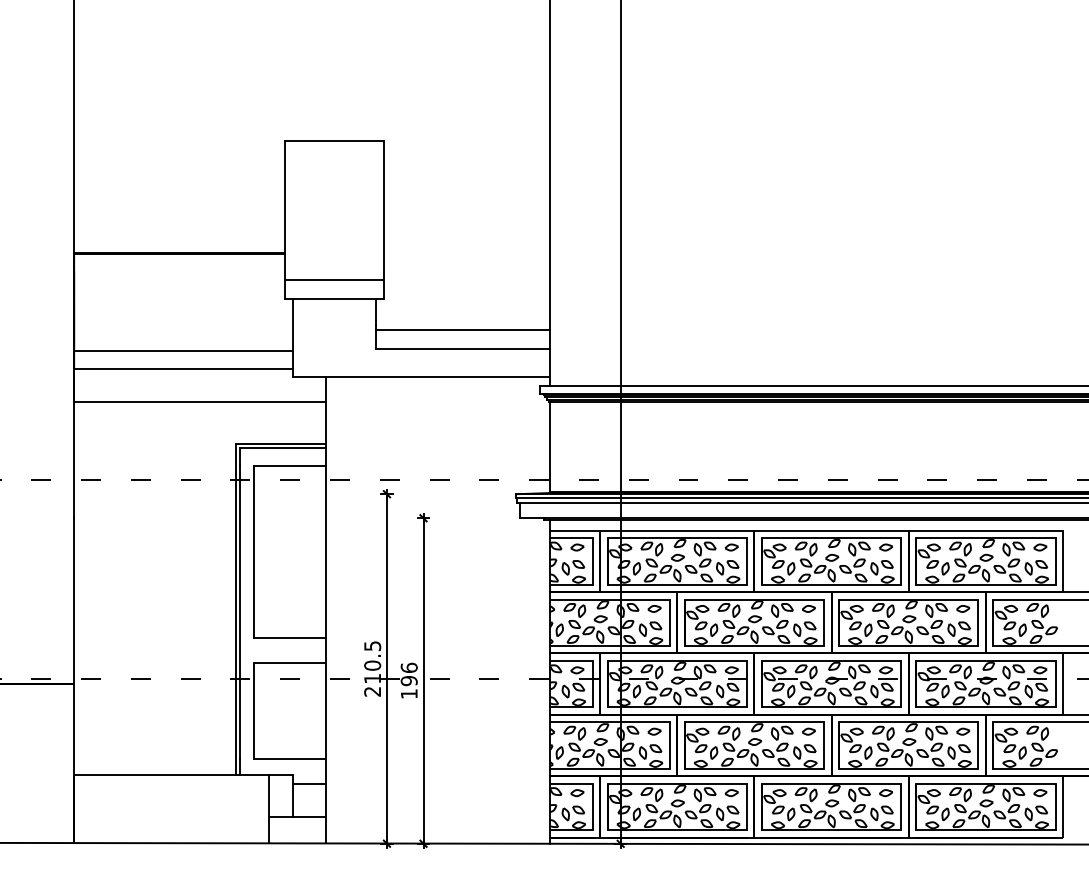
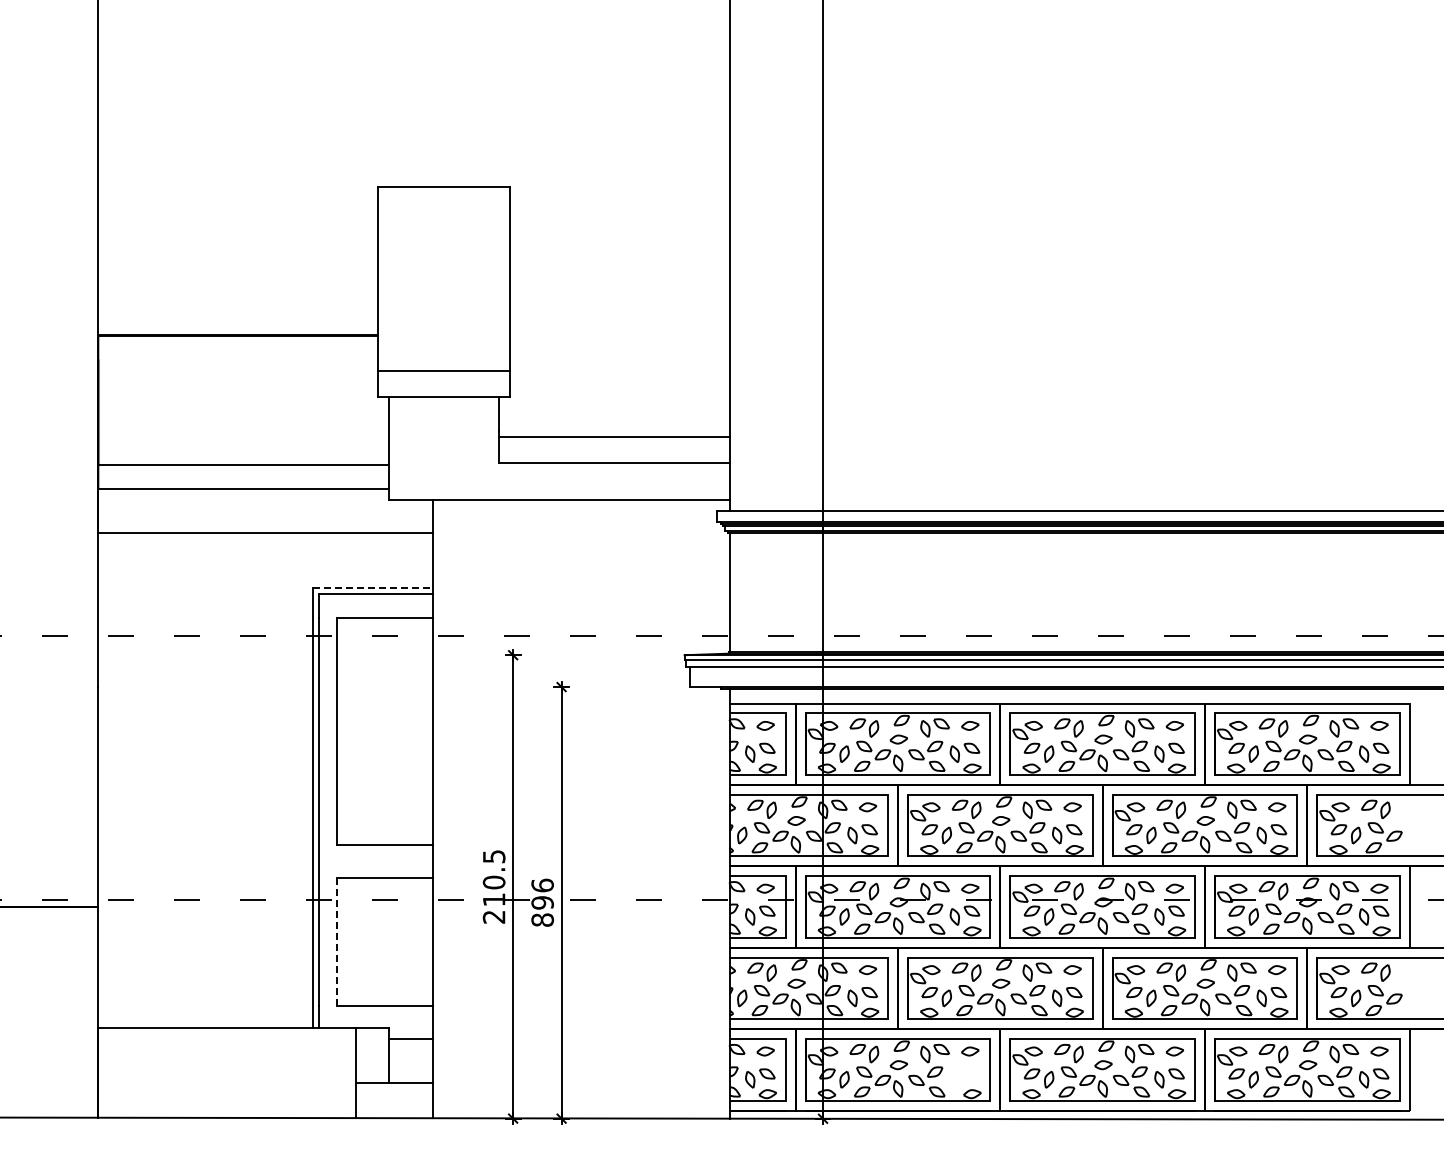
line: (280, 443) -> (372, 588), solid -> dashed
text: (409, 693) -> (542, 919), 196 -> 896
line: (253, 710) -> (336, 942), solid -> dashed
part: (727, 813) -> (964, 1078), removed

